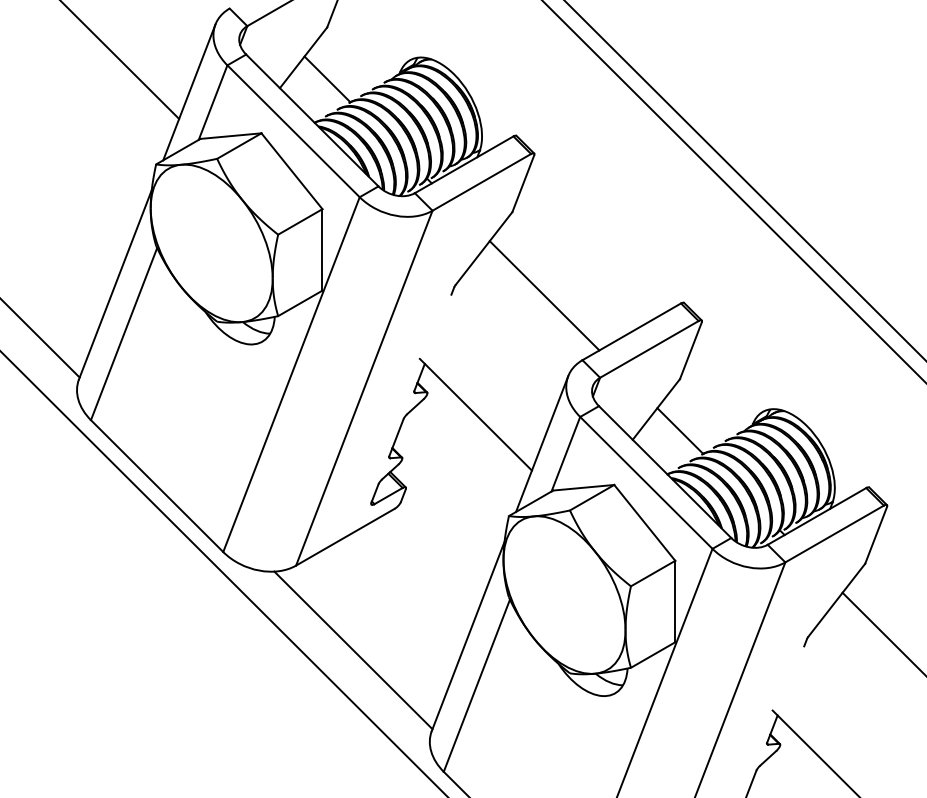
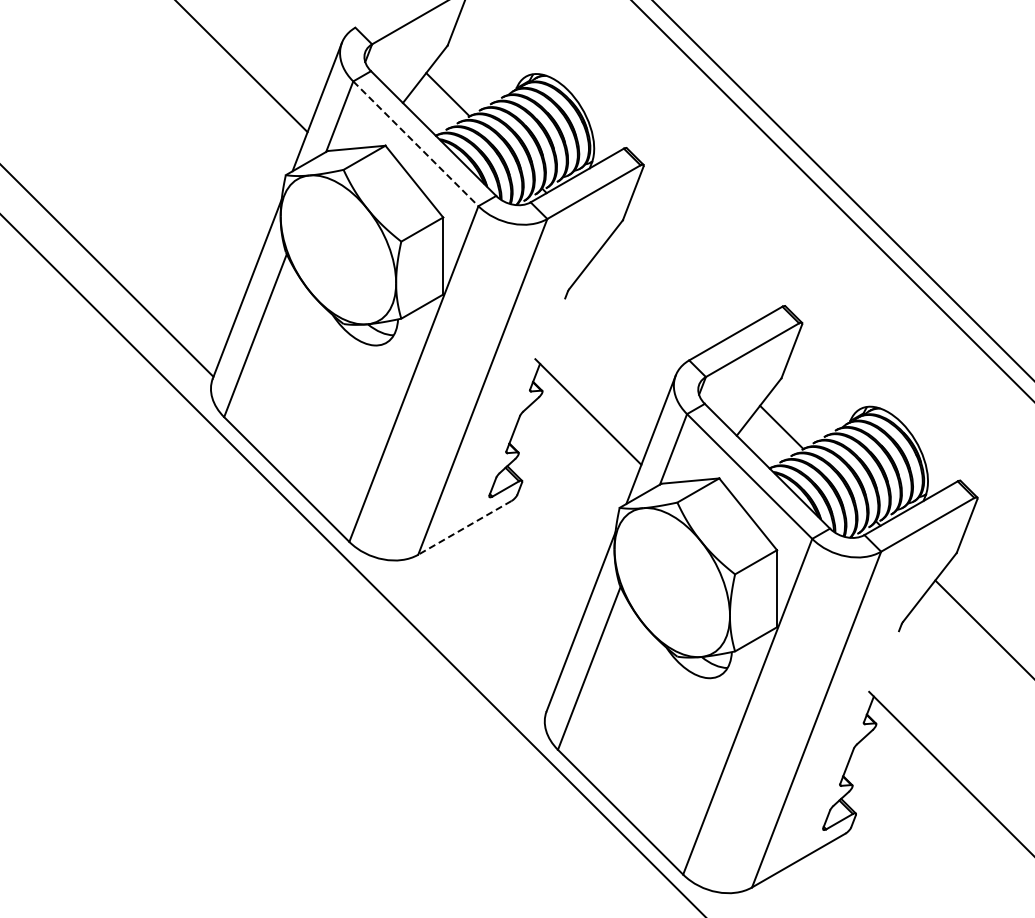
line: (294, 132) -> (416, 144), solid -> dashed
line: (544, 295) -> (653, 299), removed
line: (344, 536) -> (464, 527), solid -> dashed
line: (353, 649) -> (472, 634), removed

